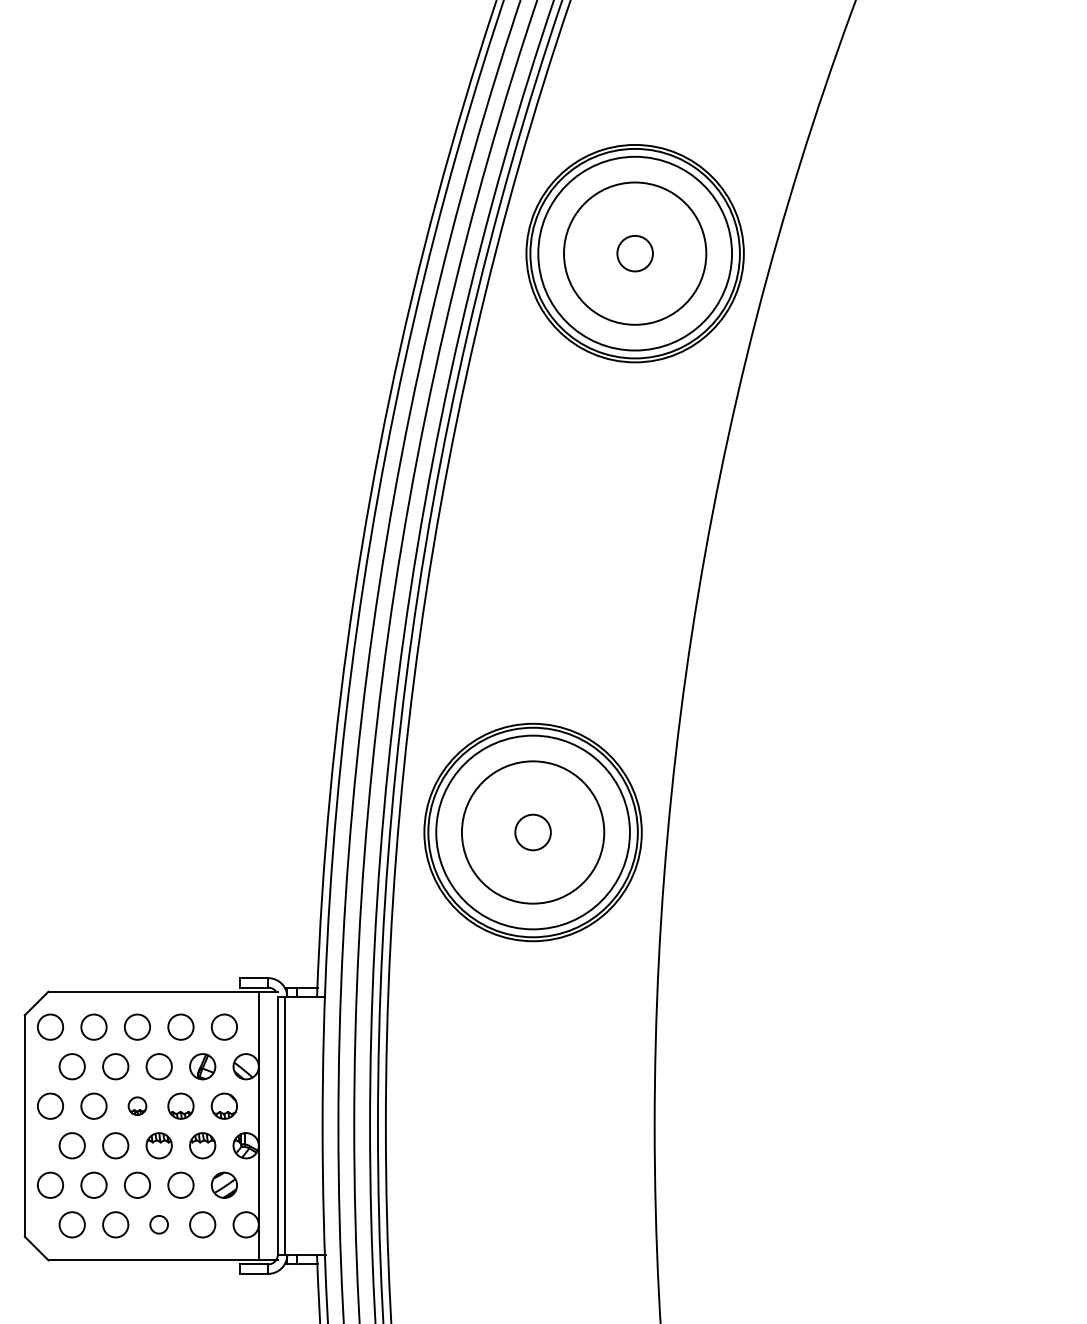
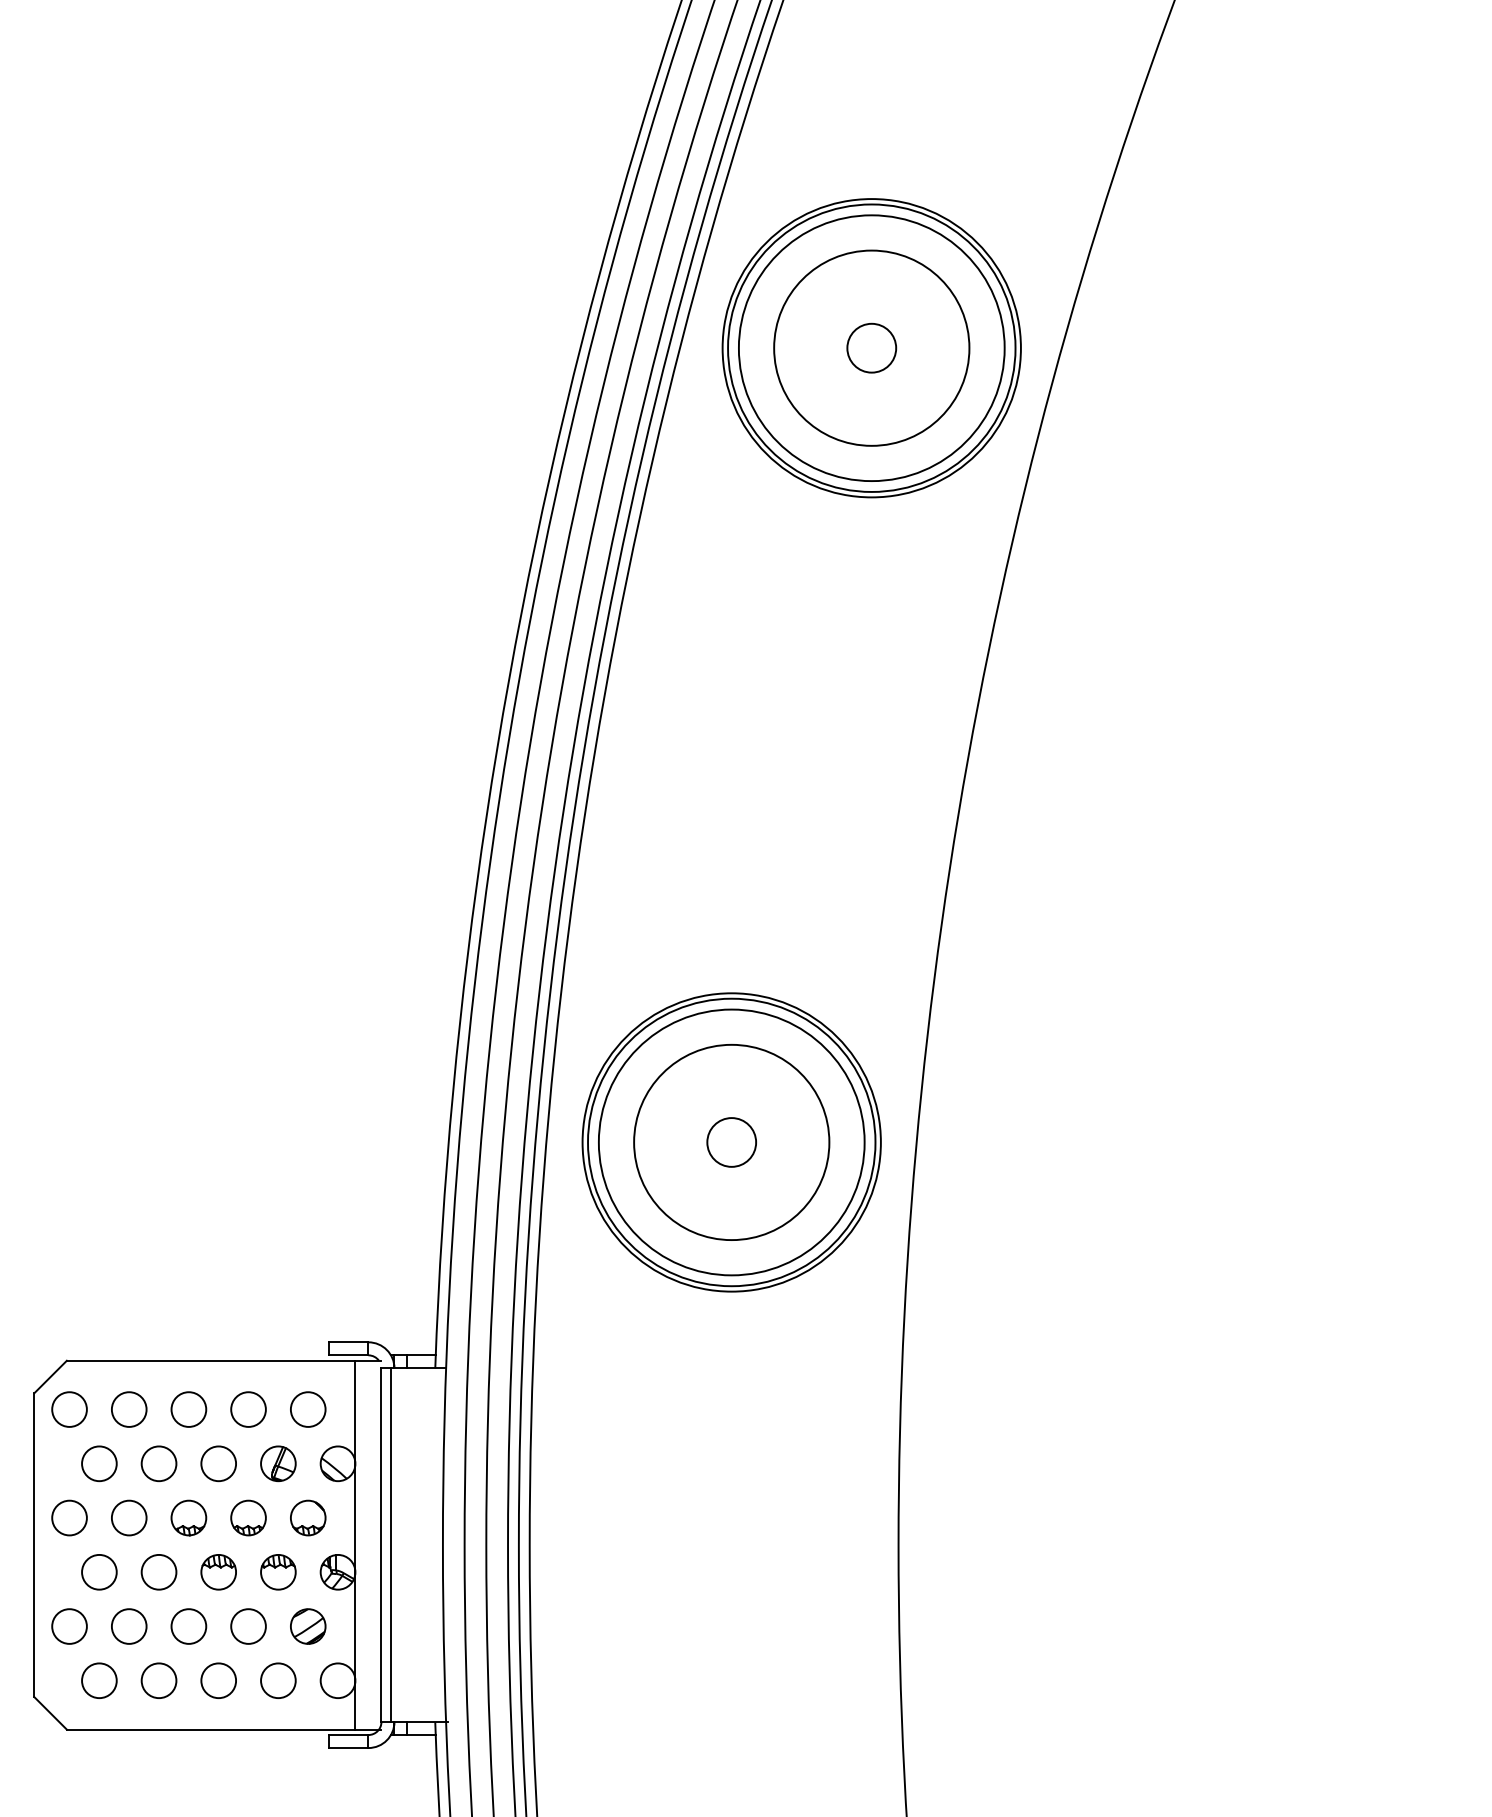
part: (137, 1105) -> (188, 1517), size x1.43
circle: (159, 1224) -> (218, 1680), size x1.43

